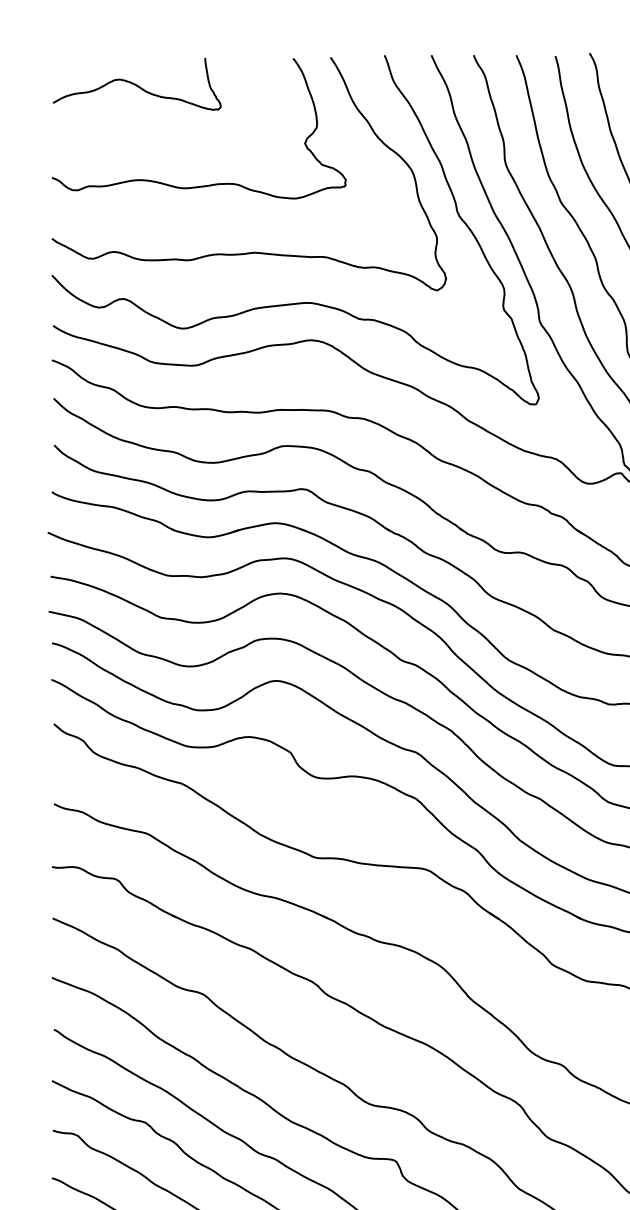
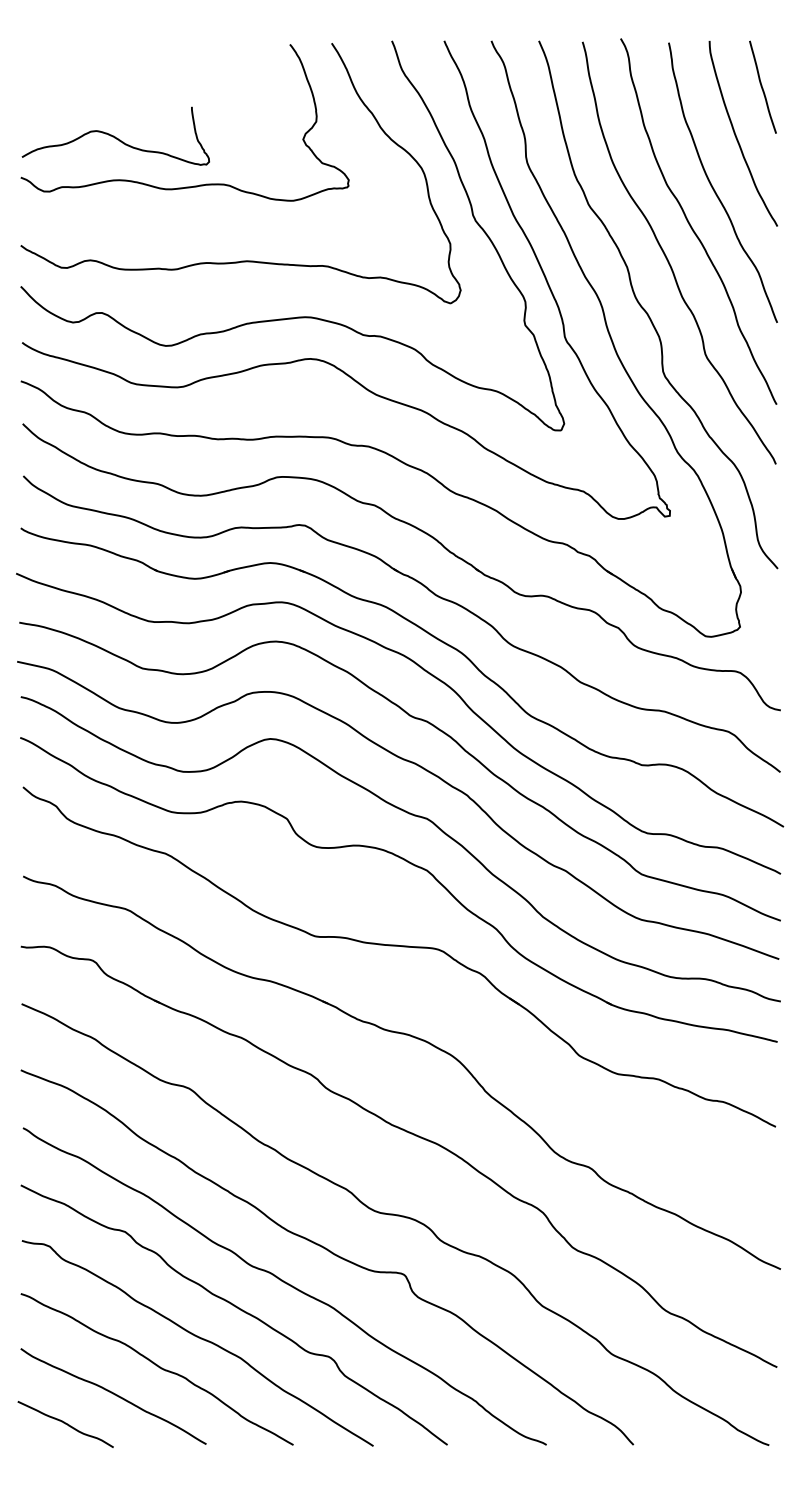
curve: (136, 84) -> (115, 136), moved

